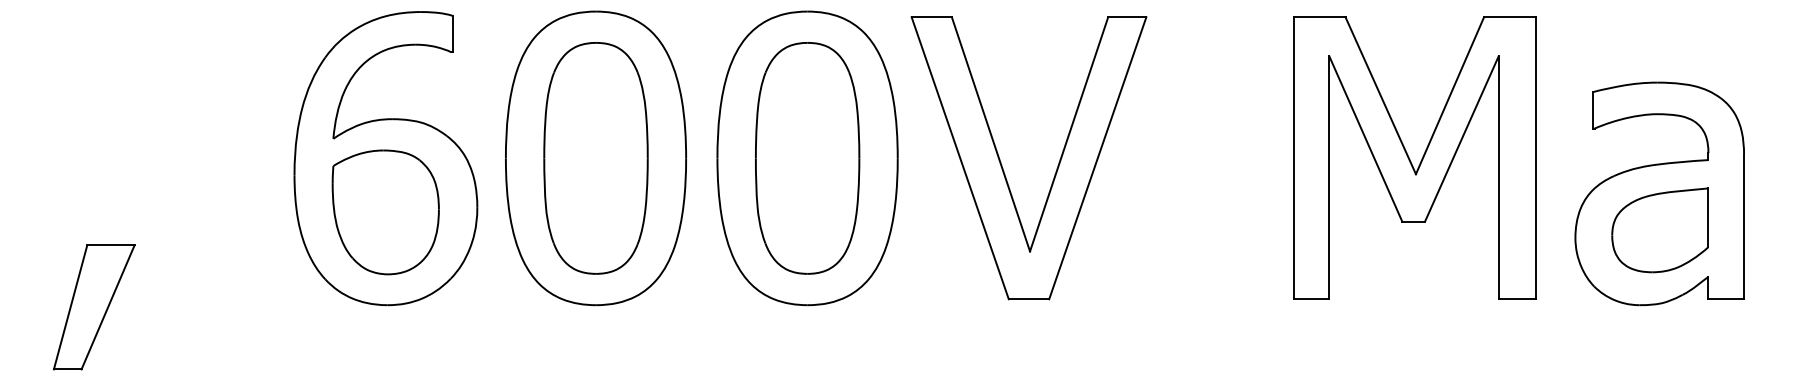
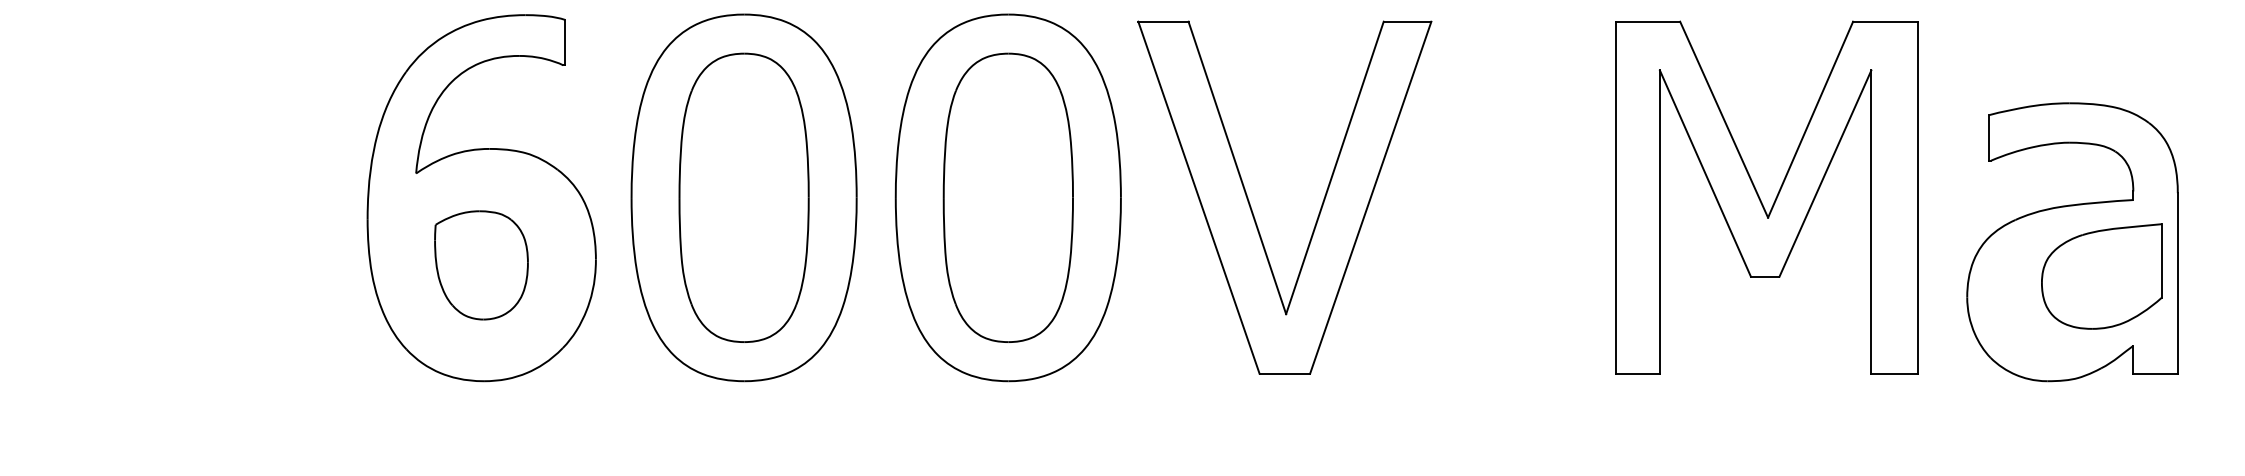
part: (385, 212) -> (481, 265), size x0.7
part: (1659, 230) -> (2100, 276), moved
part: (94, 307) -> (117, 384), removed

